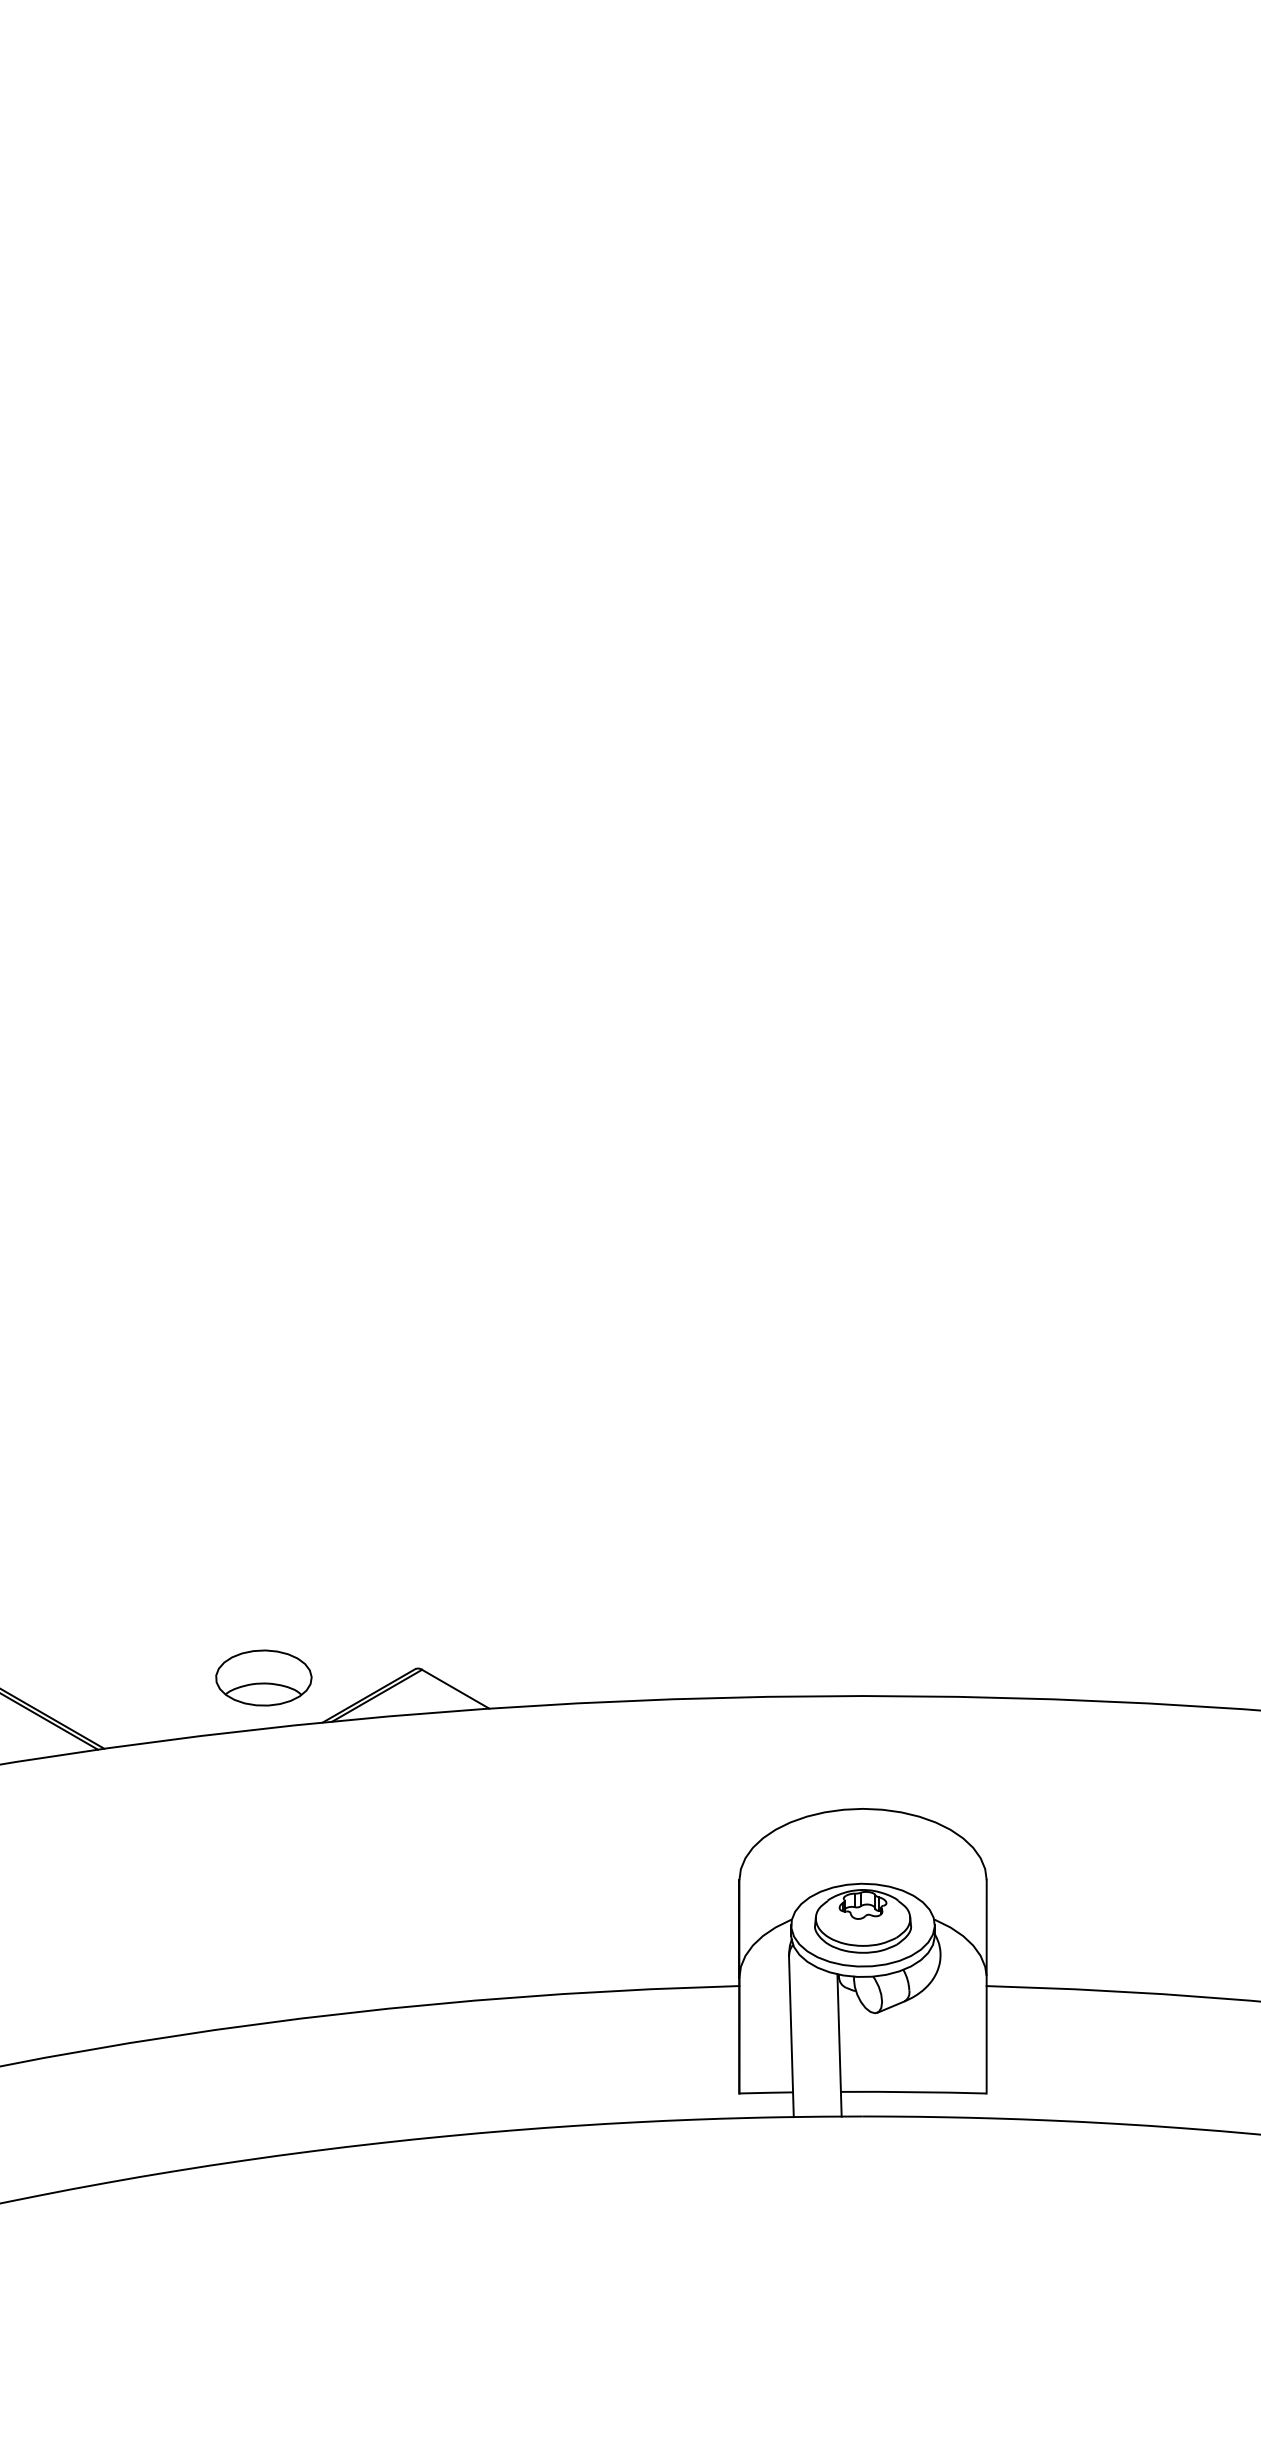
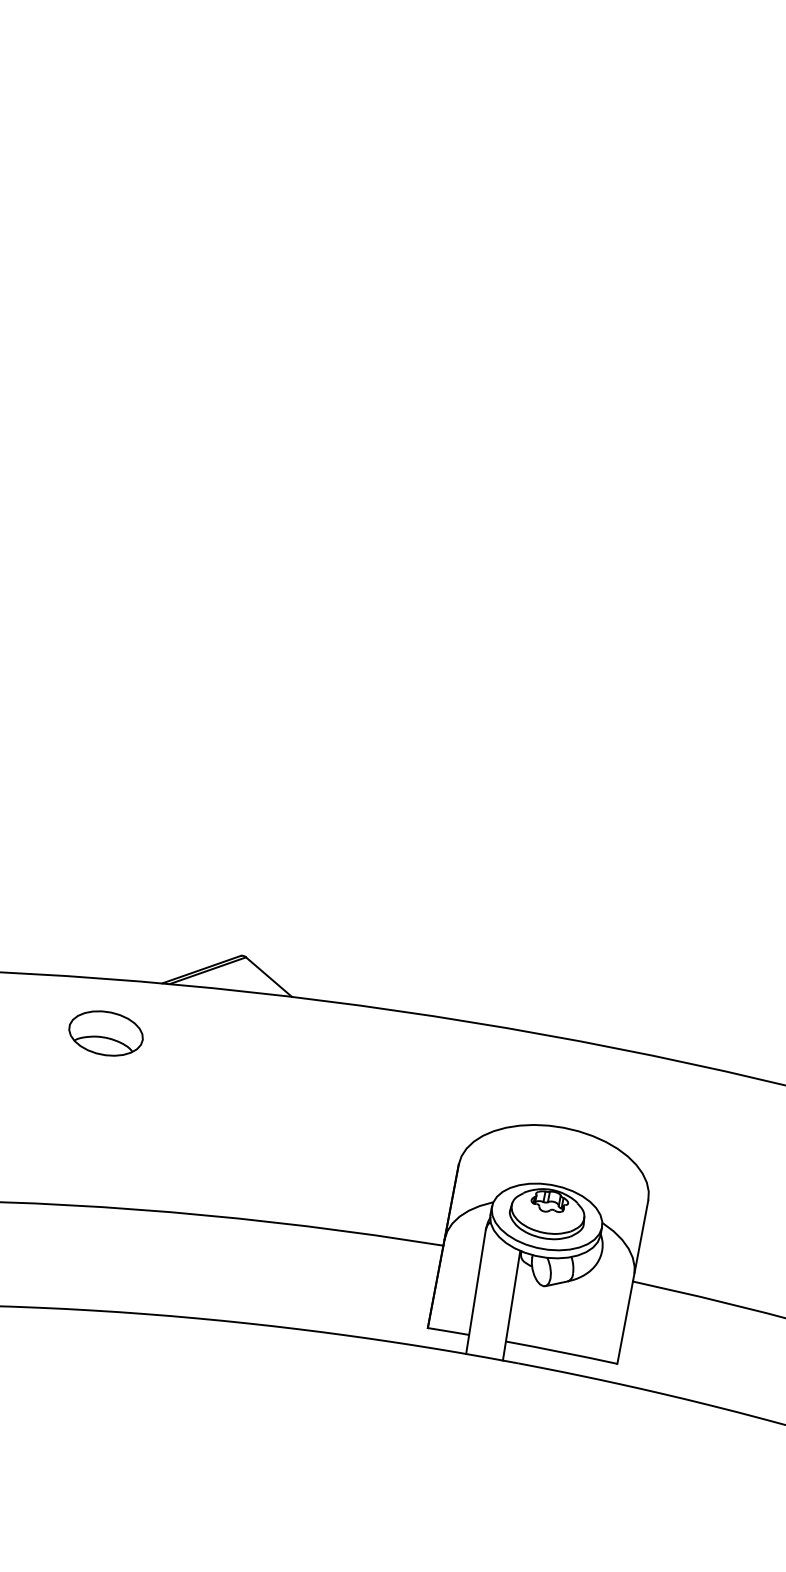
part: (263, 1677) -> (105, 1033), moved

